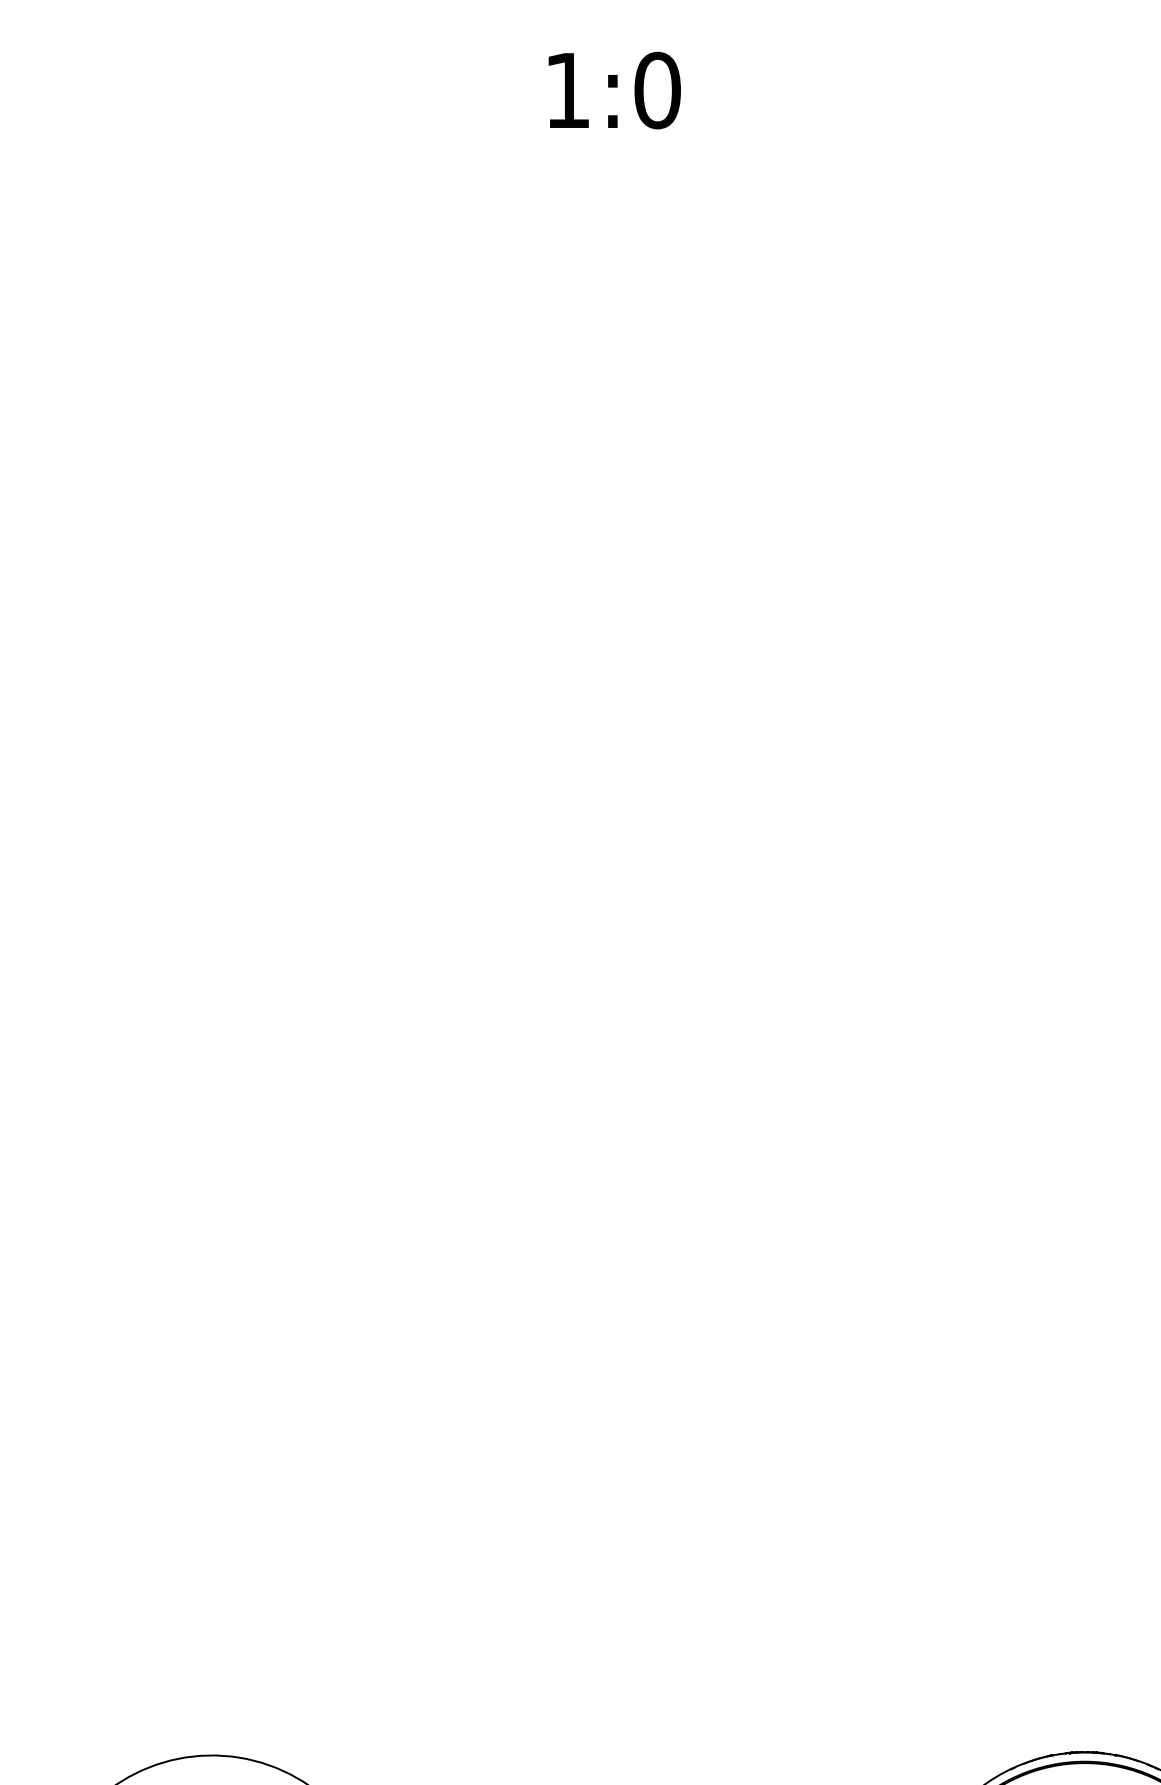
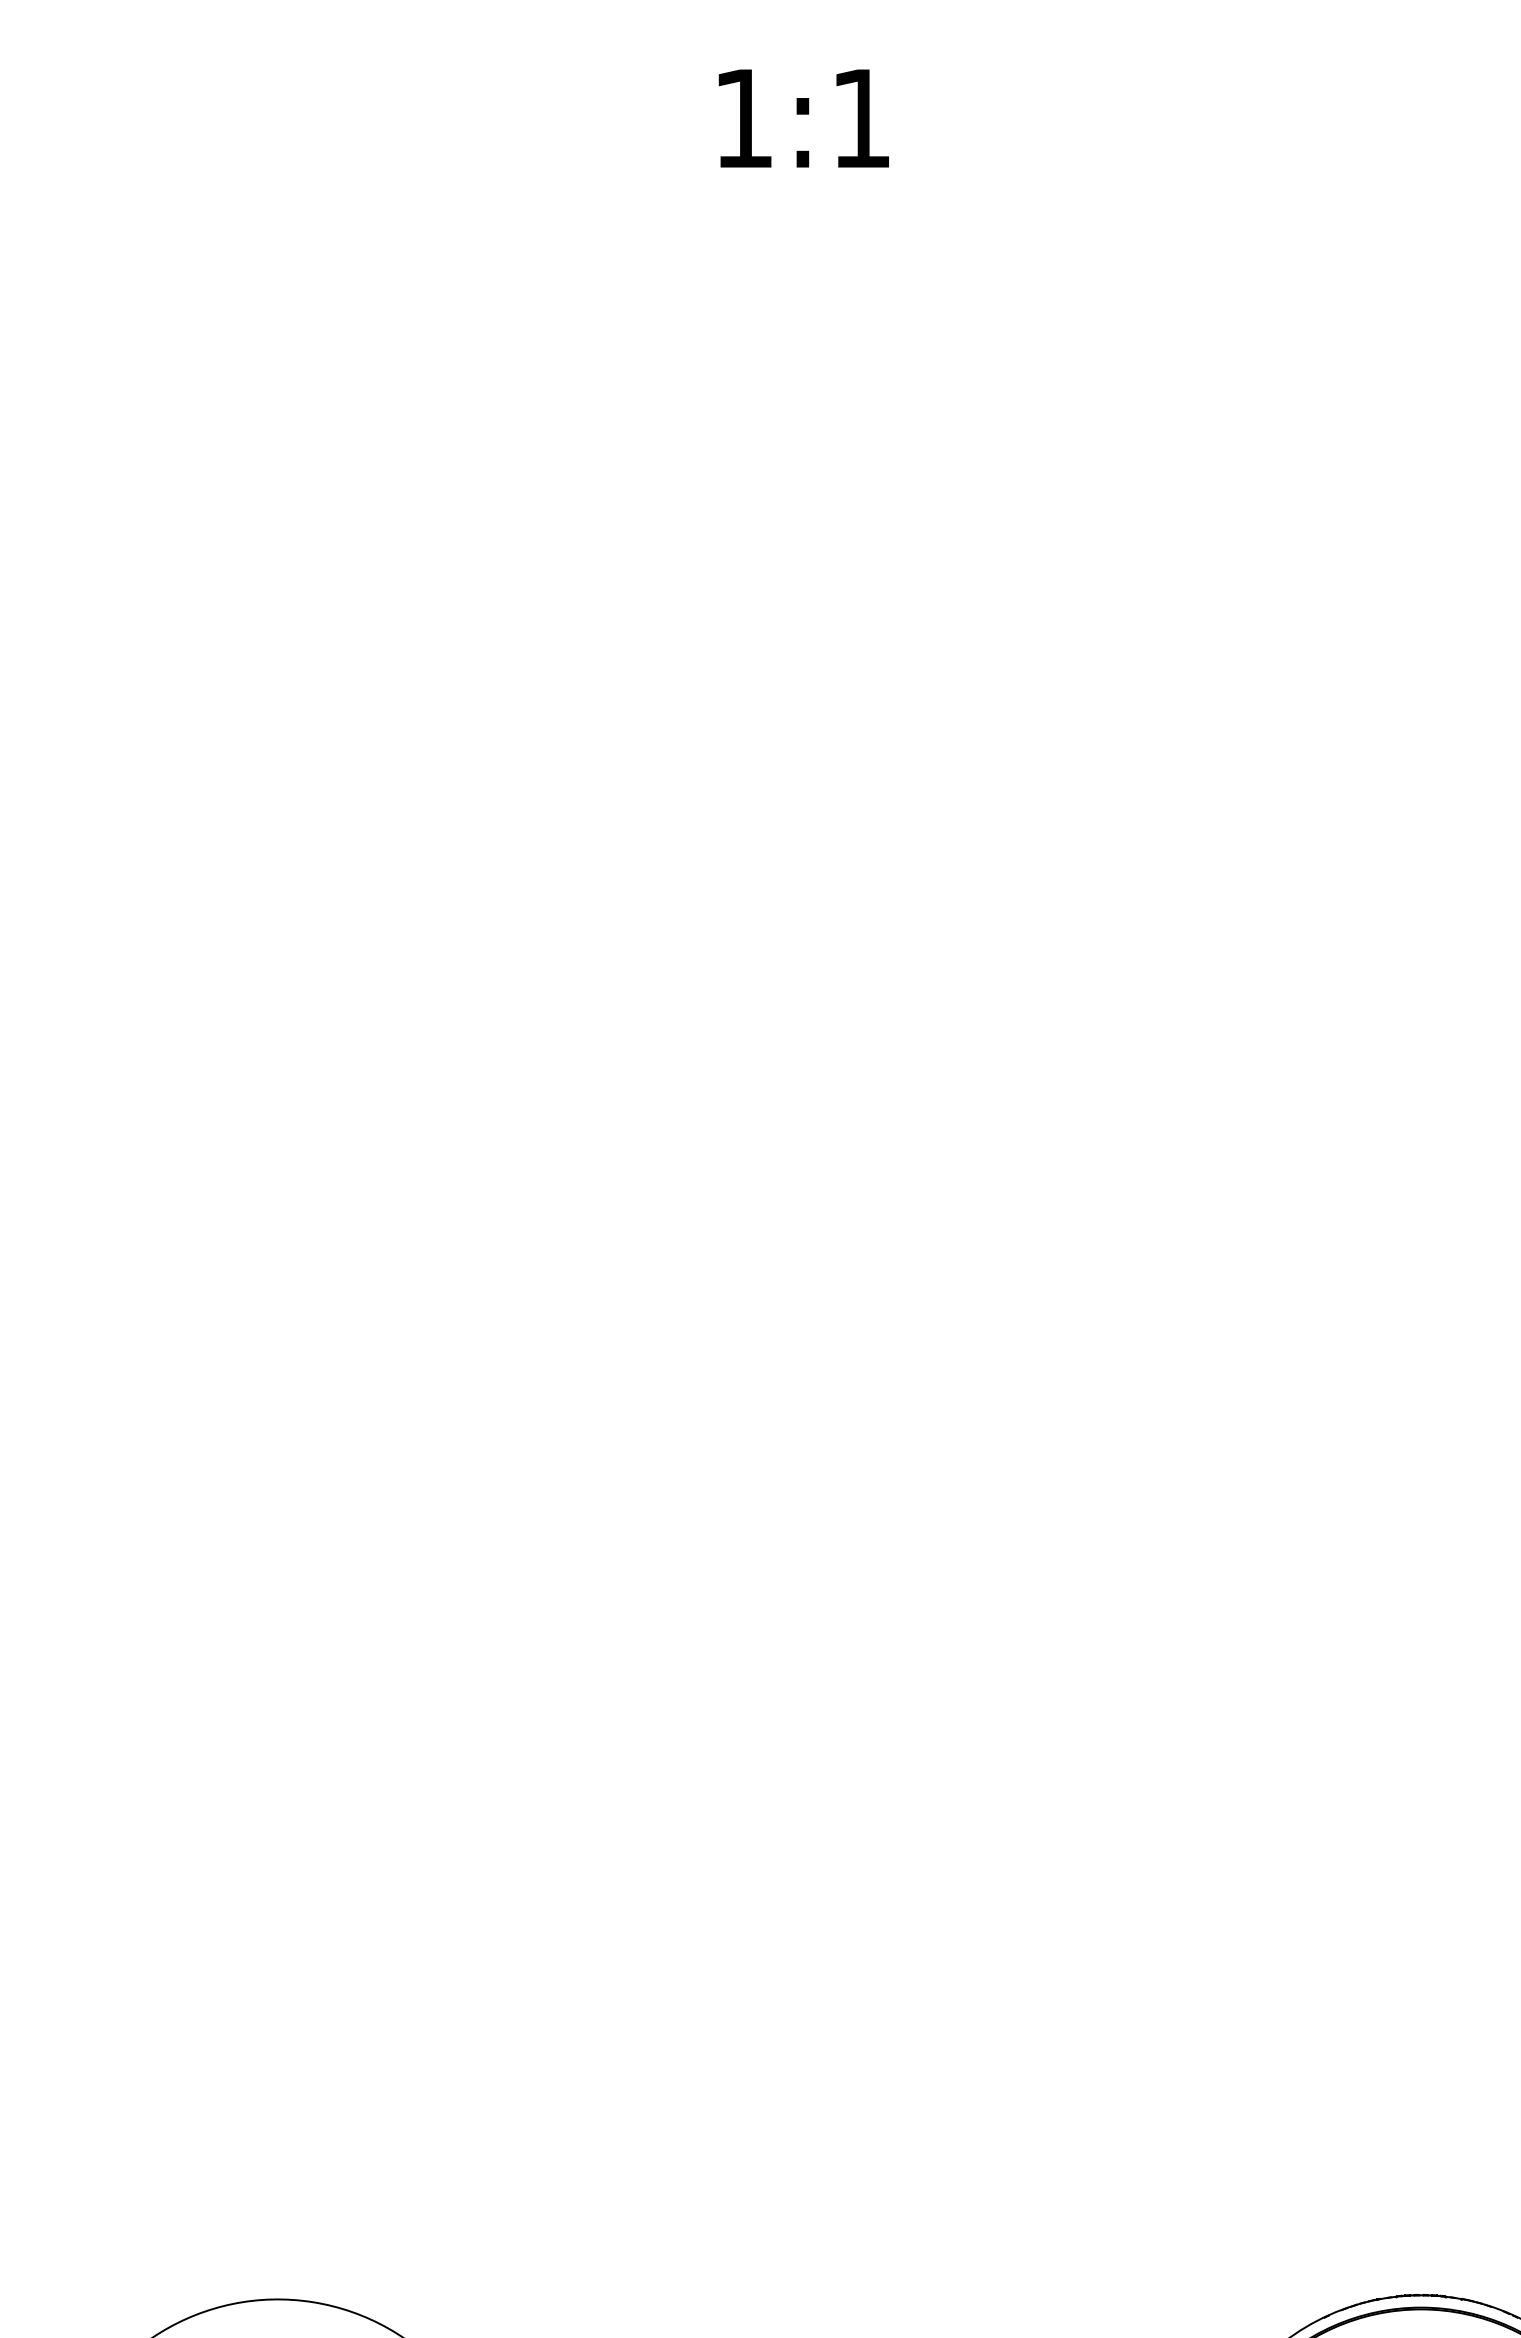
text: (657, 90) -> (861, 118), 1:0 -> 1:1

